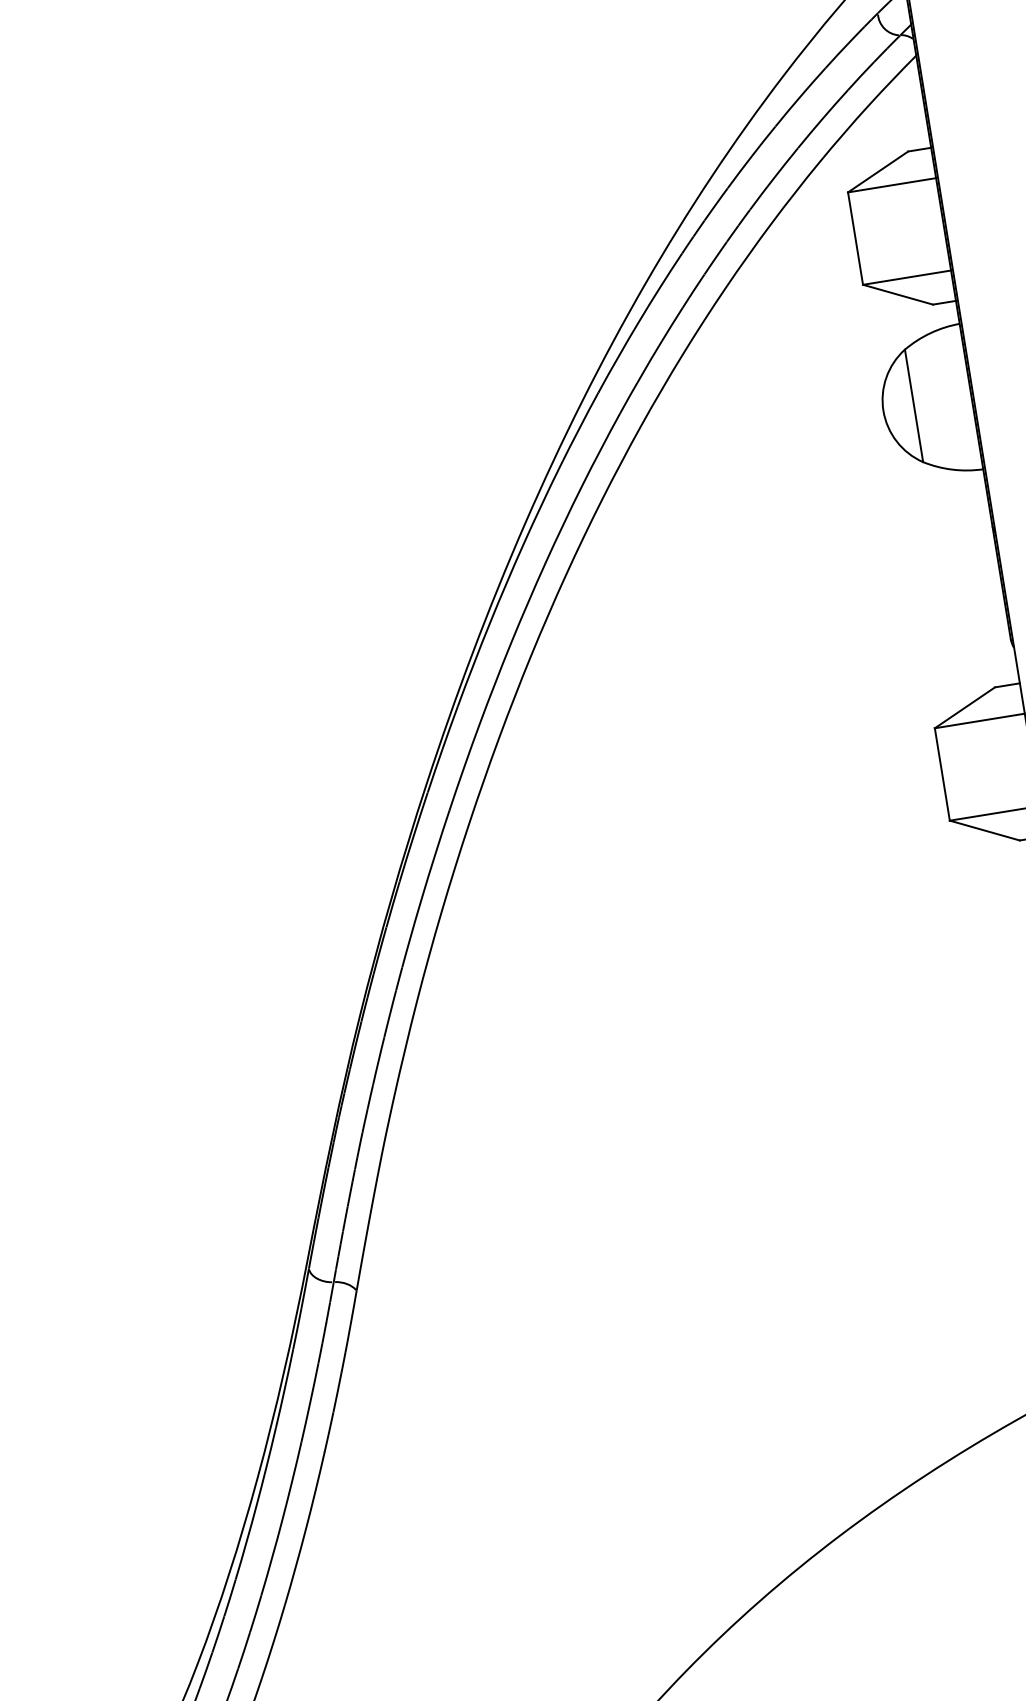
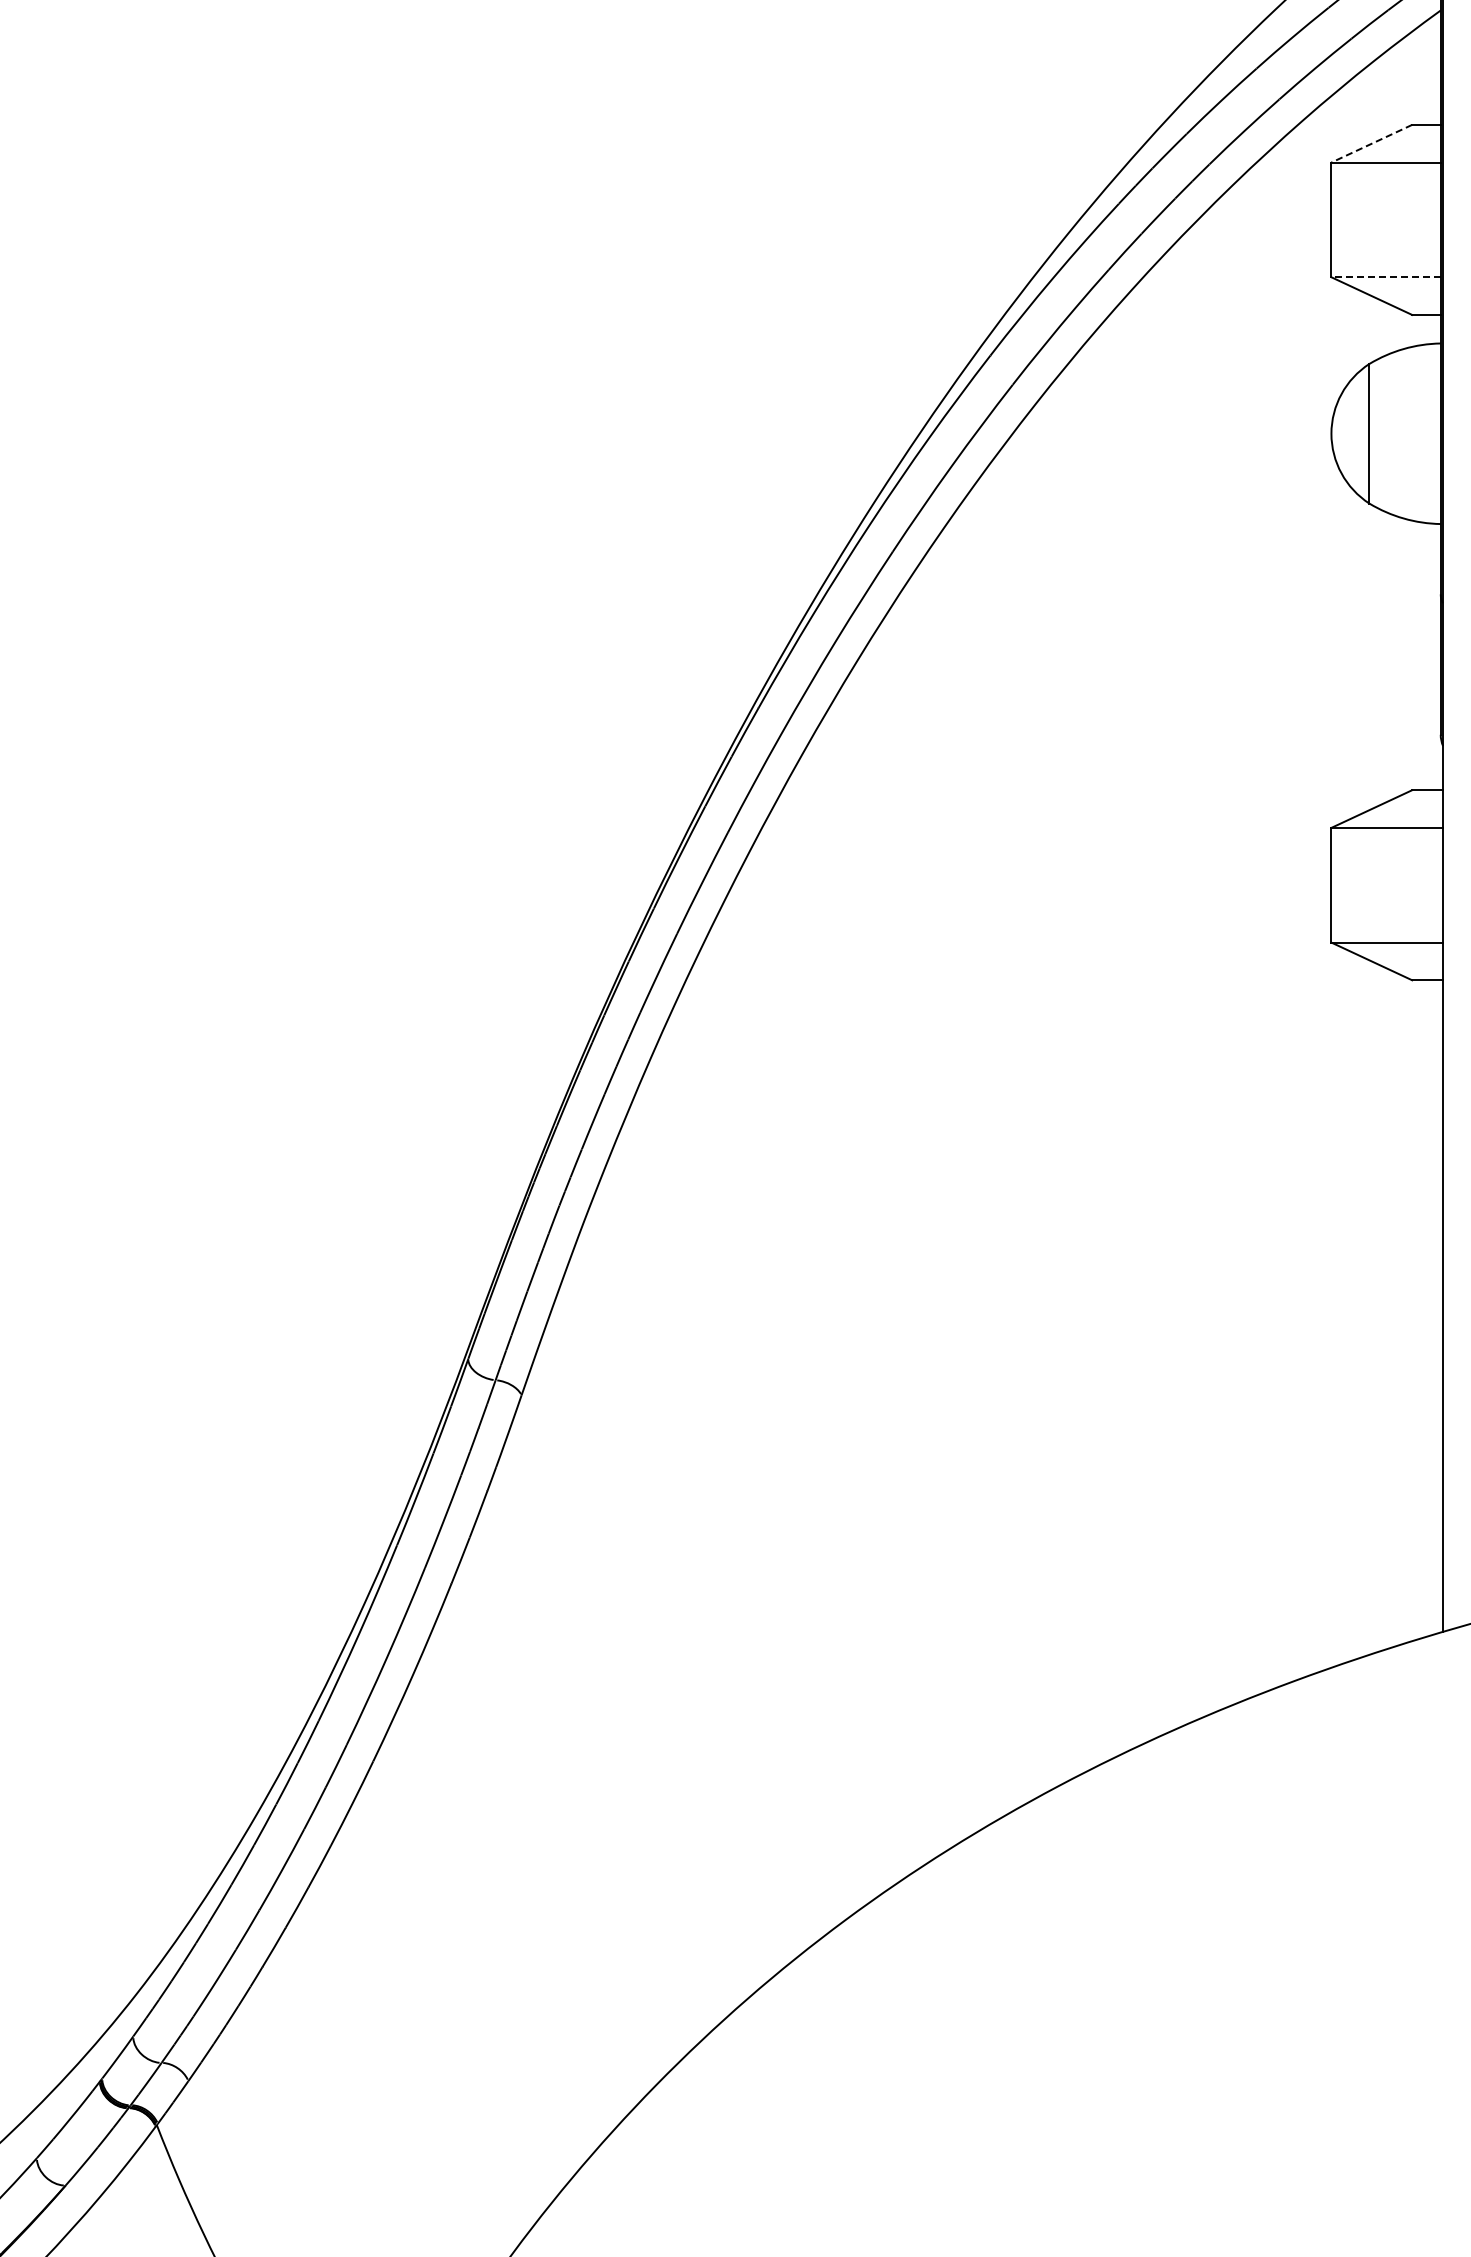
line: (877, 171) -> (1371, 143), solid -> dashed
line: (907, 277) -> (1386, 277), solid -> dashed

